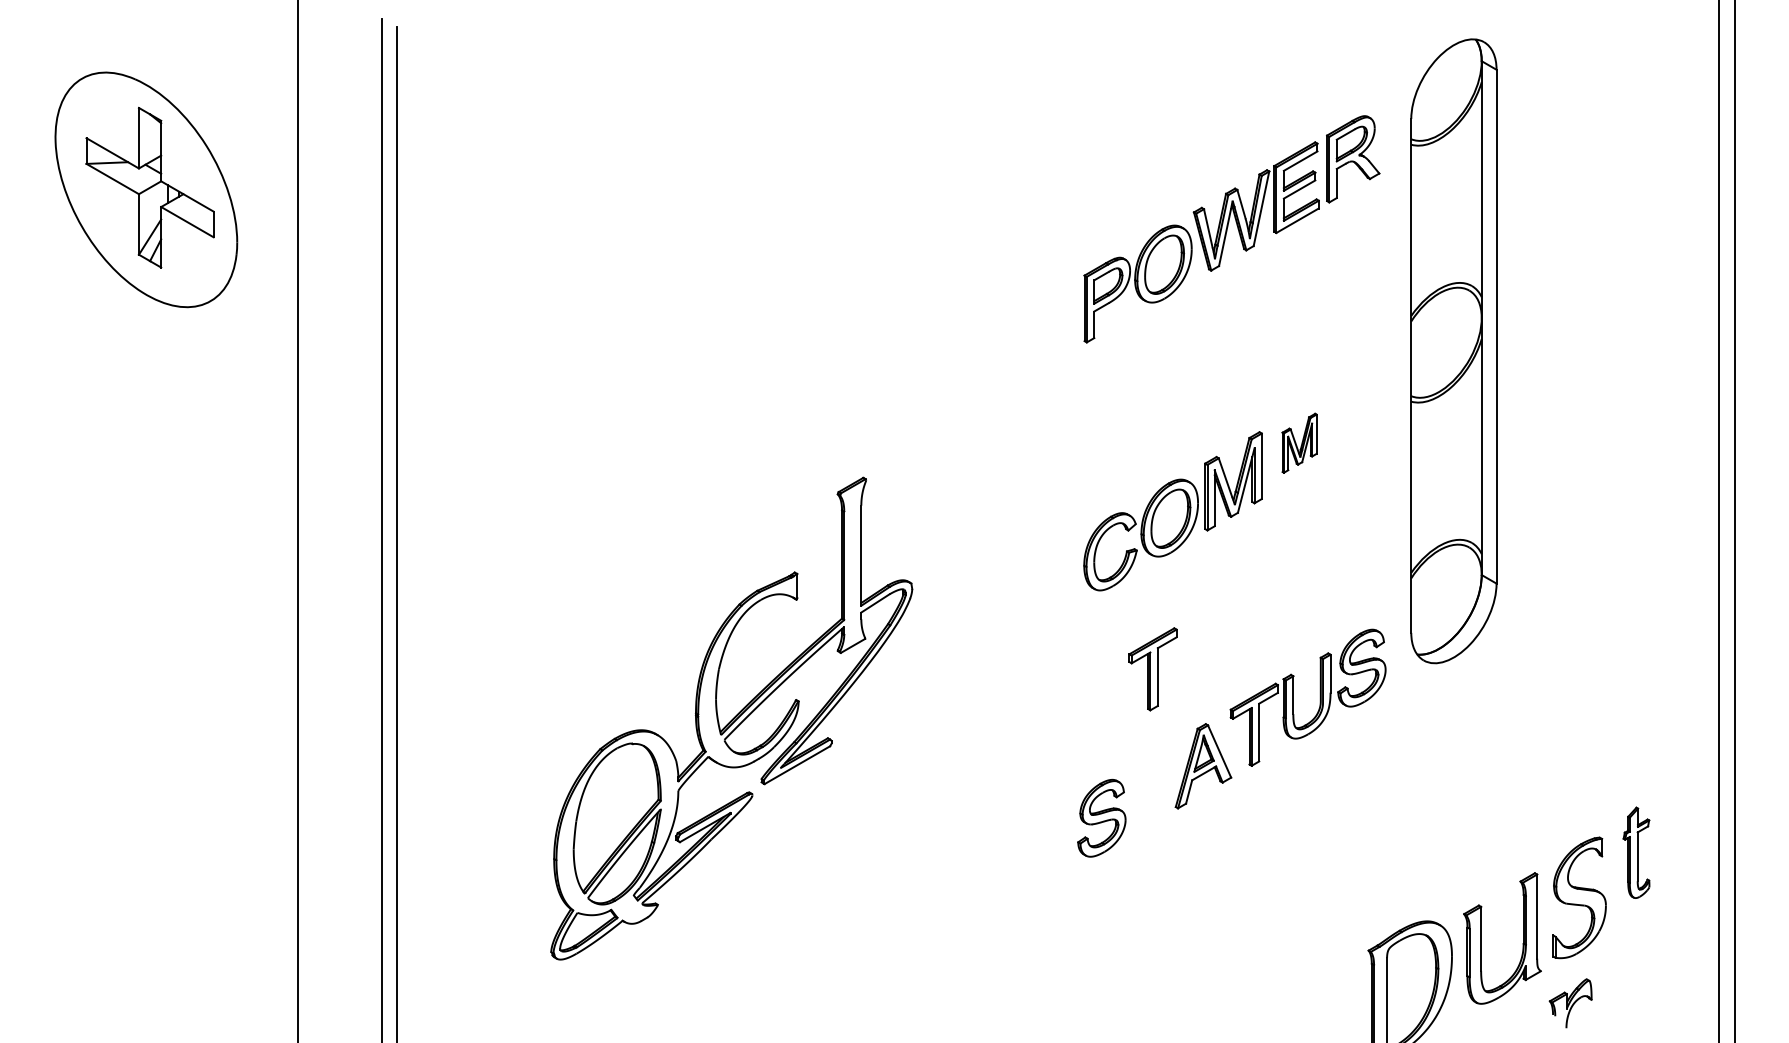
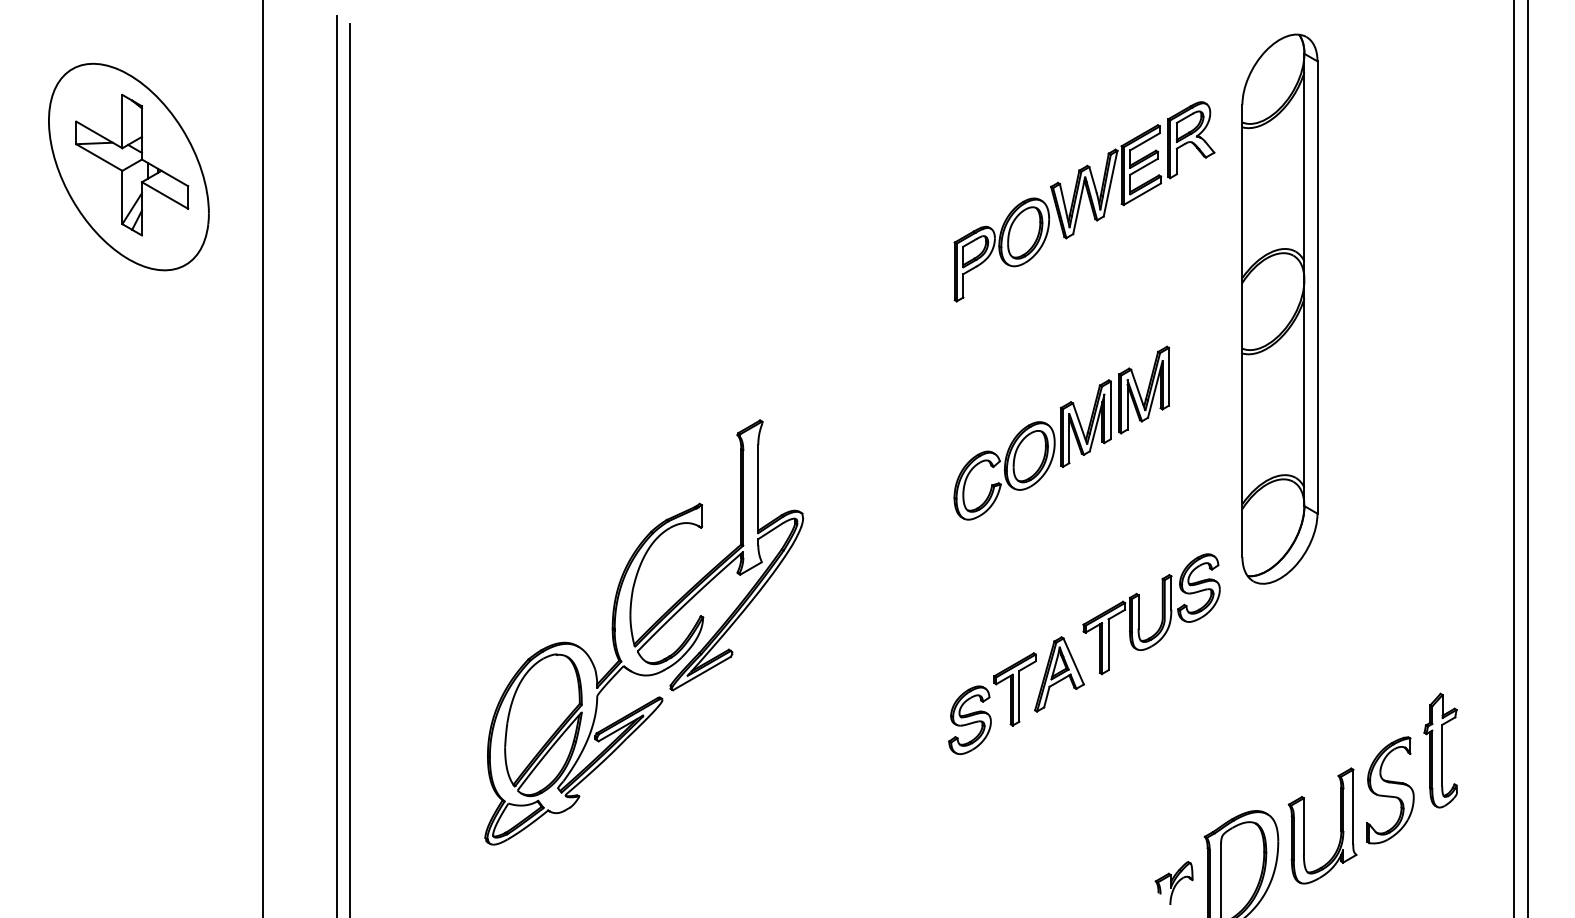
part: (1299, 443) -> (1144, 390), size x1.67
part: (1152, 669) -> (1014, 689), moved
part: (1636, 852) -> (1440, 750), size x1.43
part: (1570, 1003) -> (1173, 883), moved

